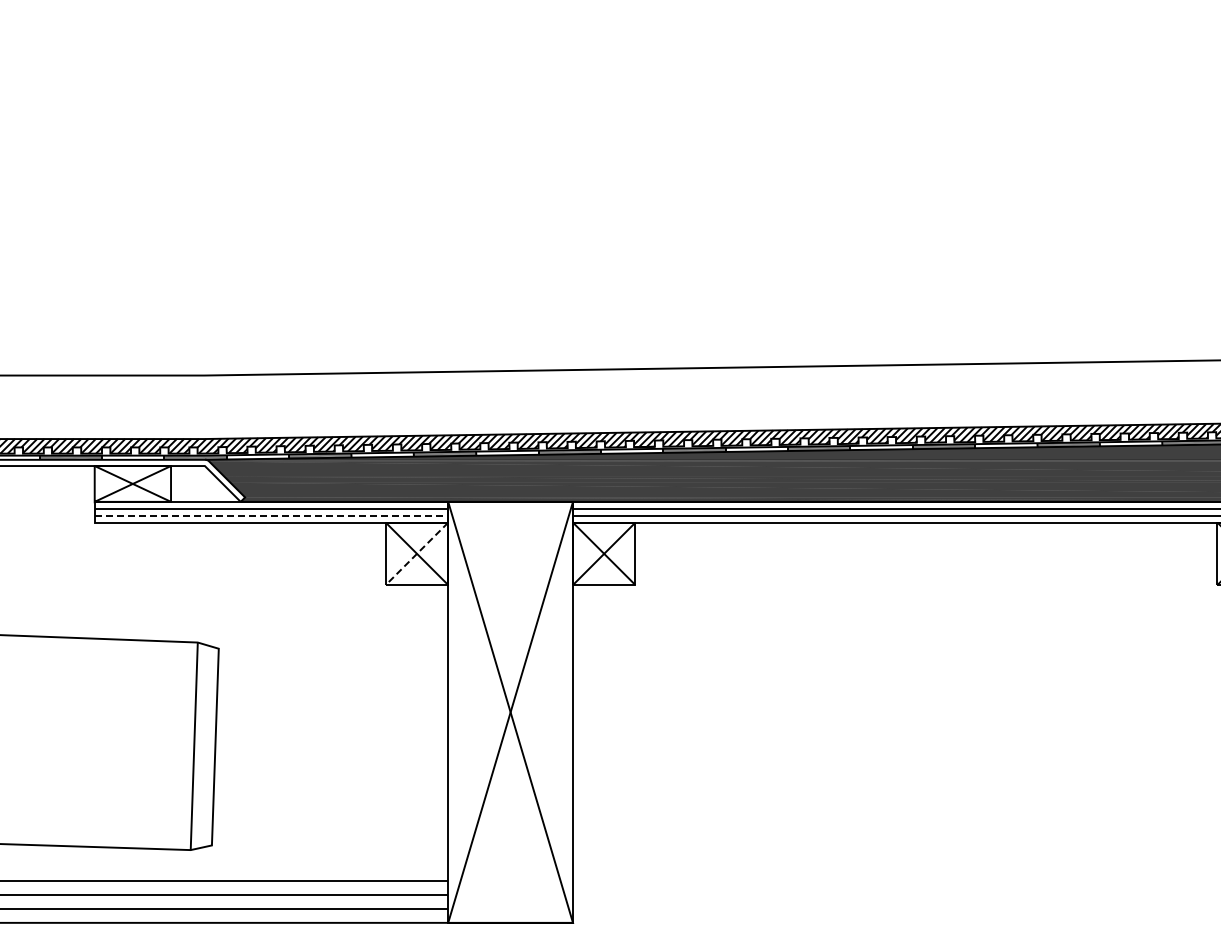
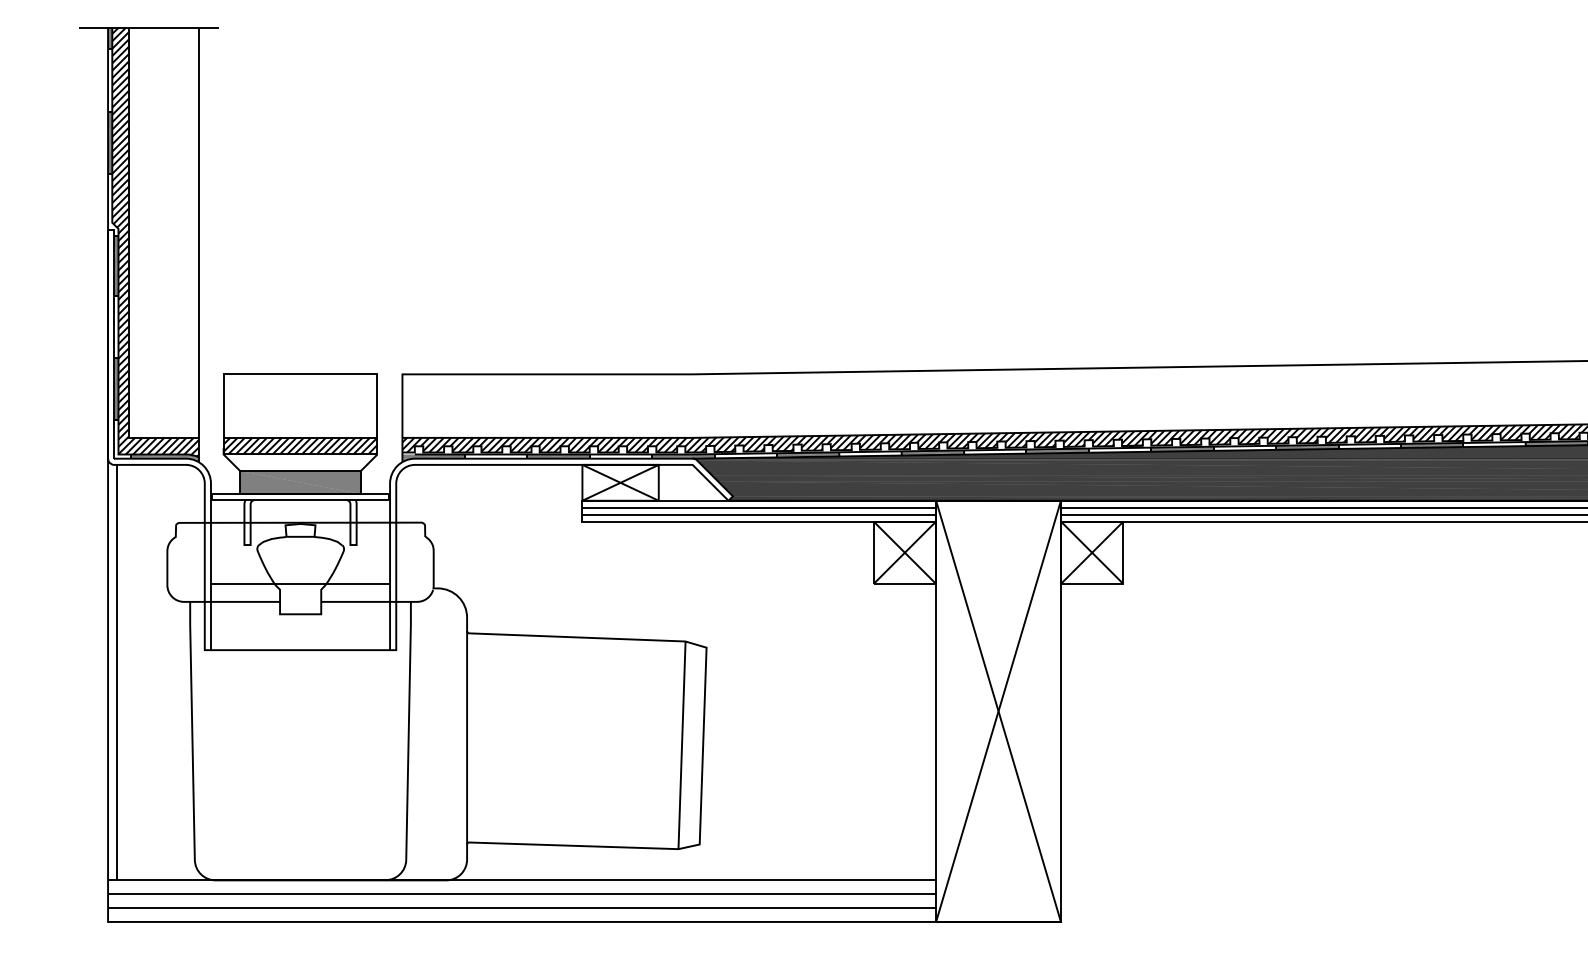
line: (271, 515) -> (759, 514), dashed -> solid
line: (416, 554) -> (904, 553), dashed -> solid

